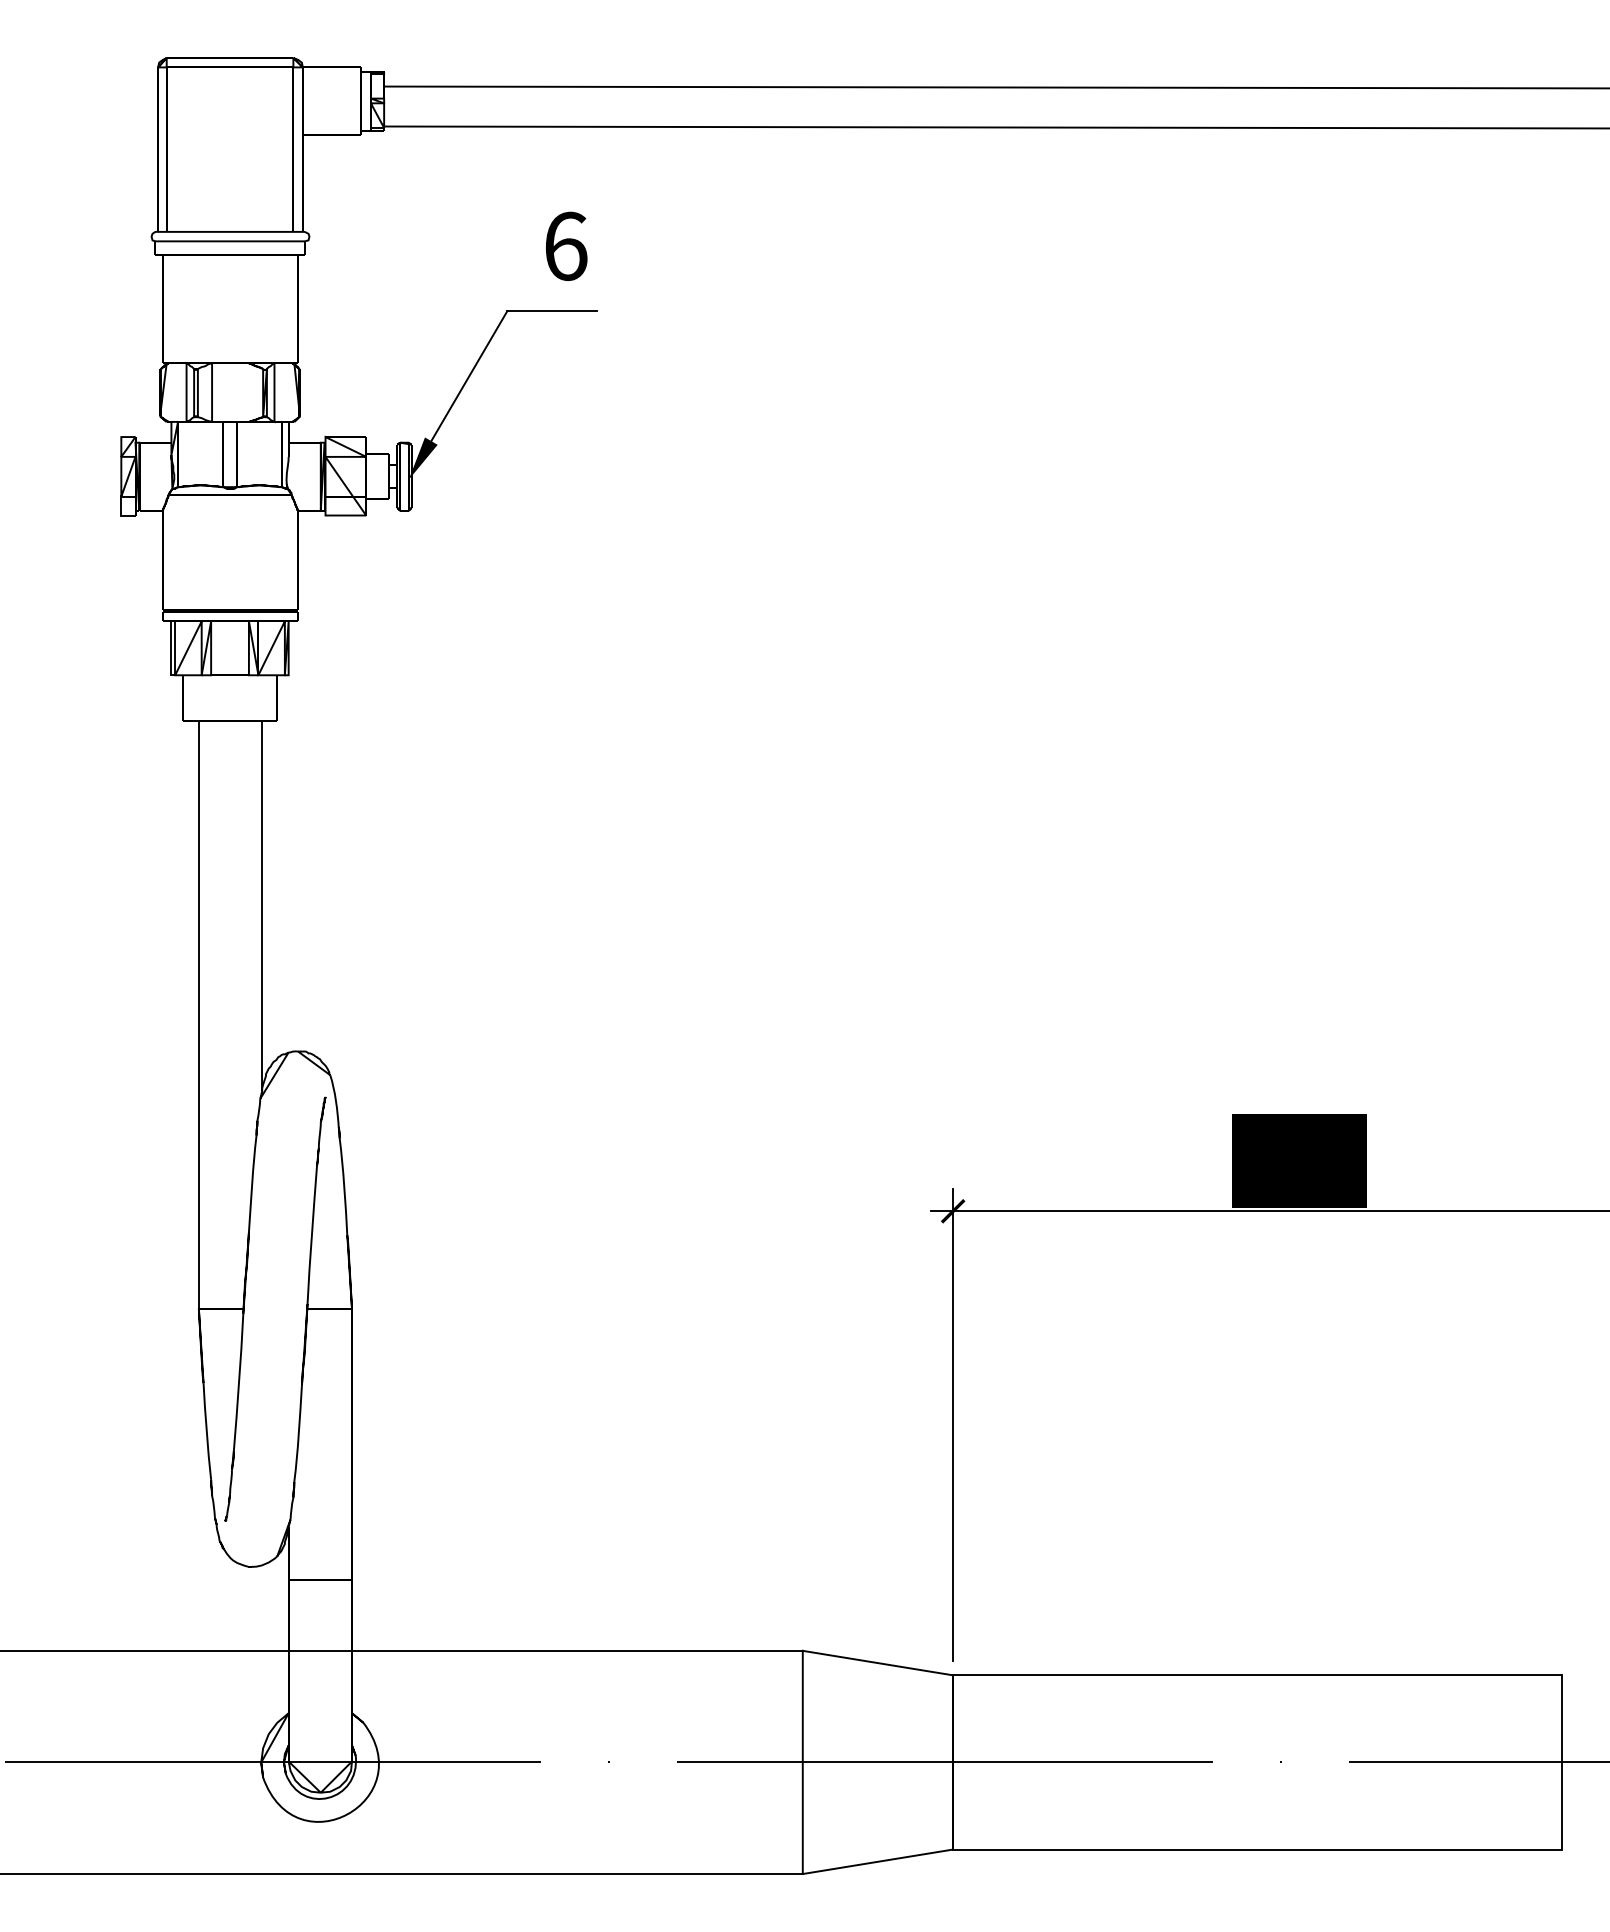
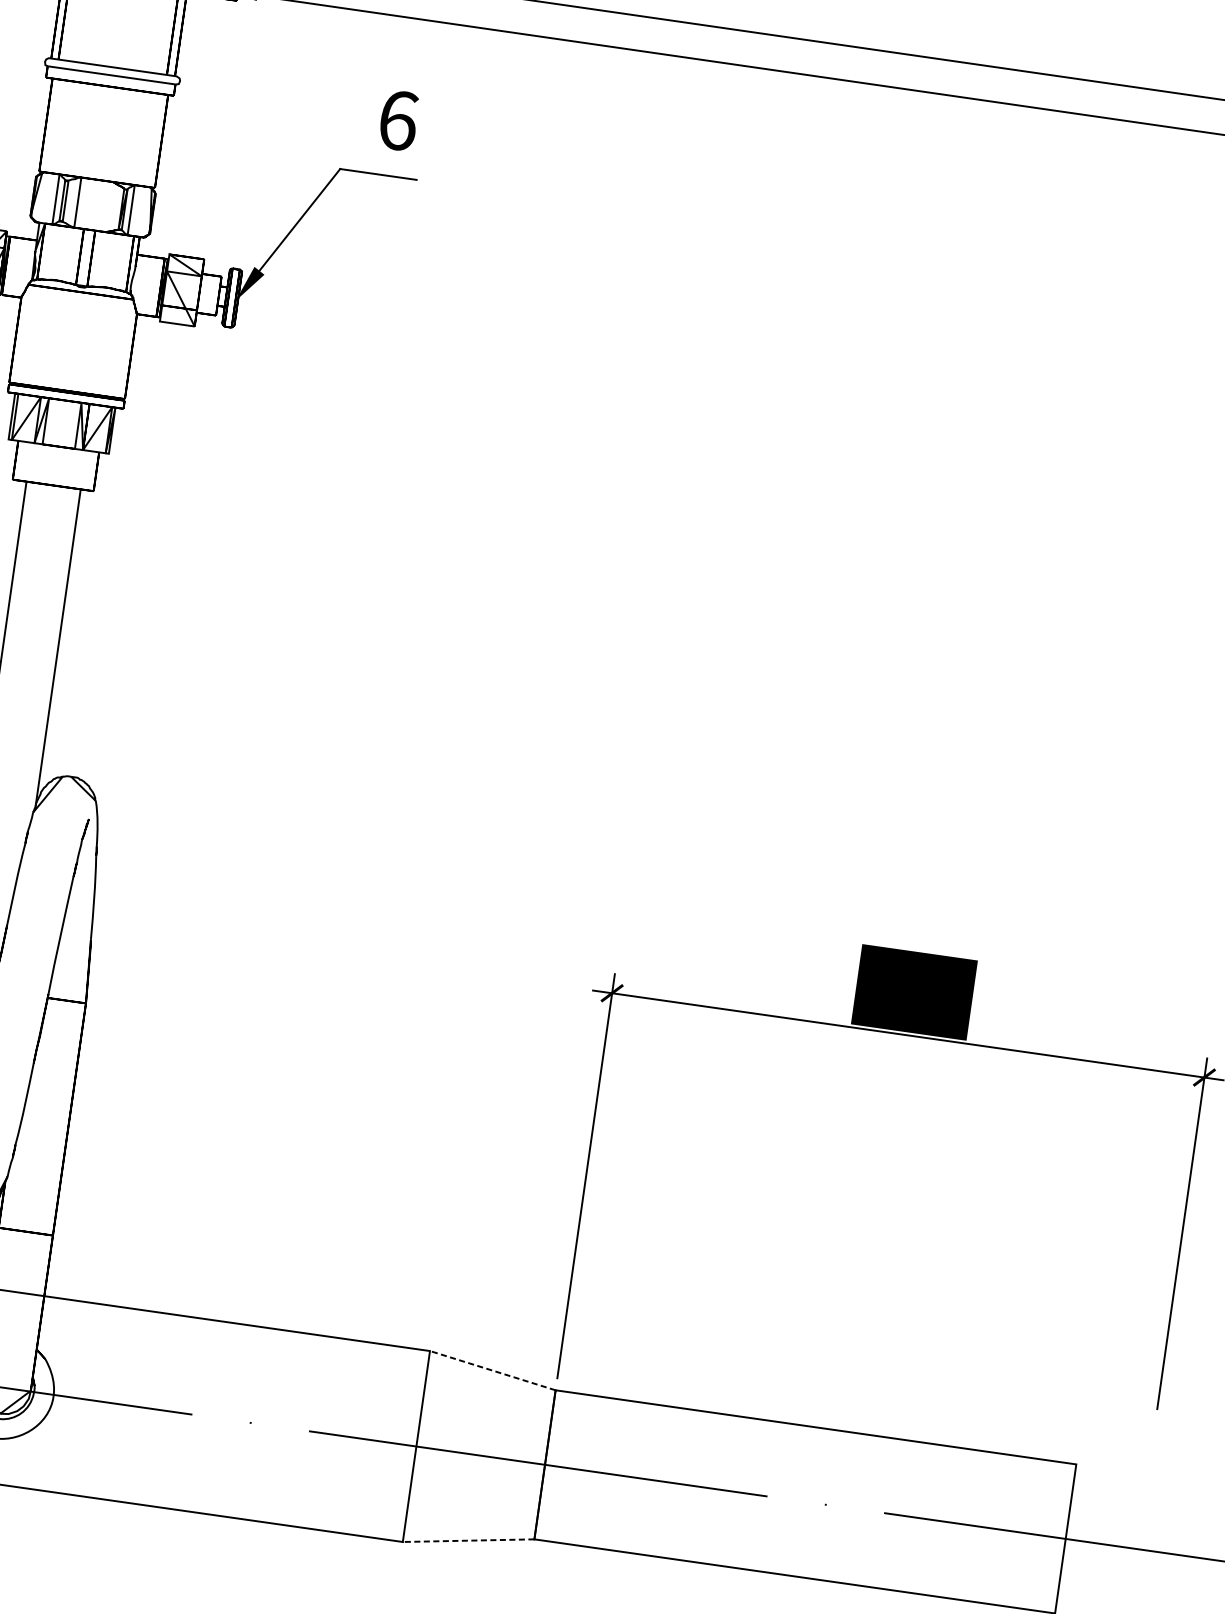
line: (877, 1663) -> (492, 1370), solid -> dashed
line: (877, 1861) -> (468, 1540), solid -> dashed

